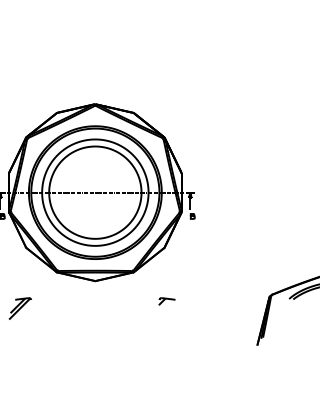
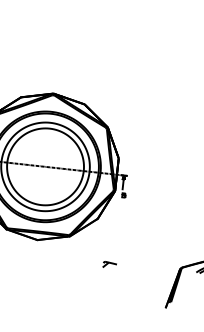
part: (166, 301) -> (109, 265), moved

